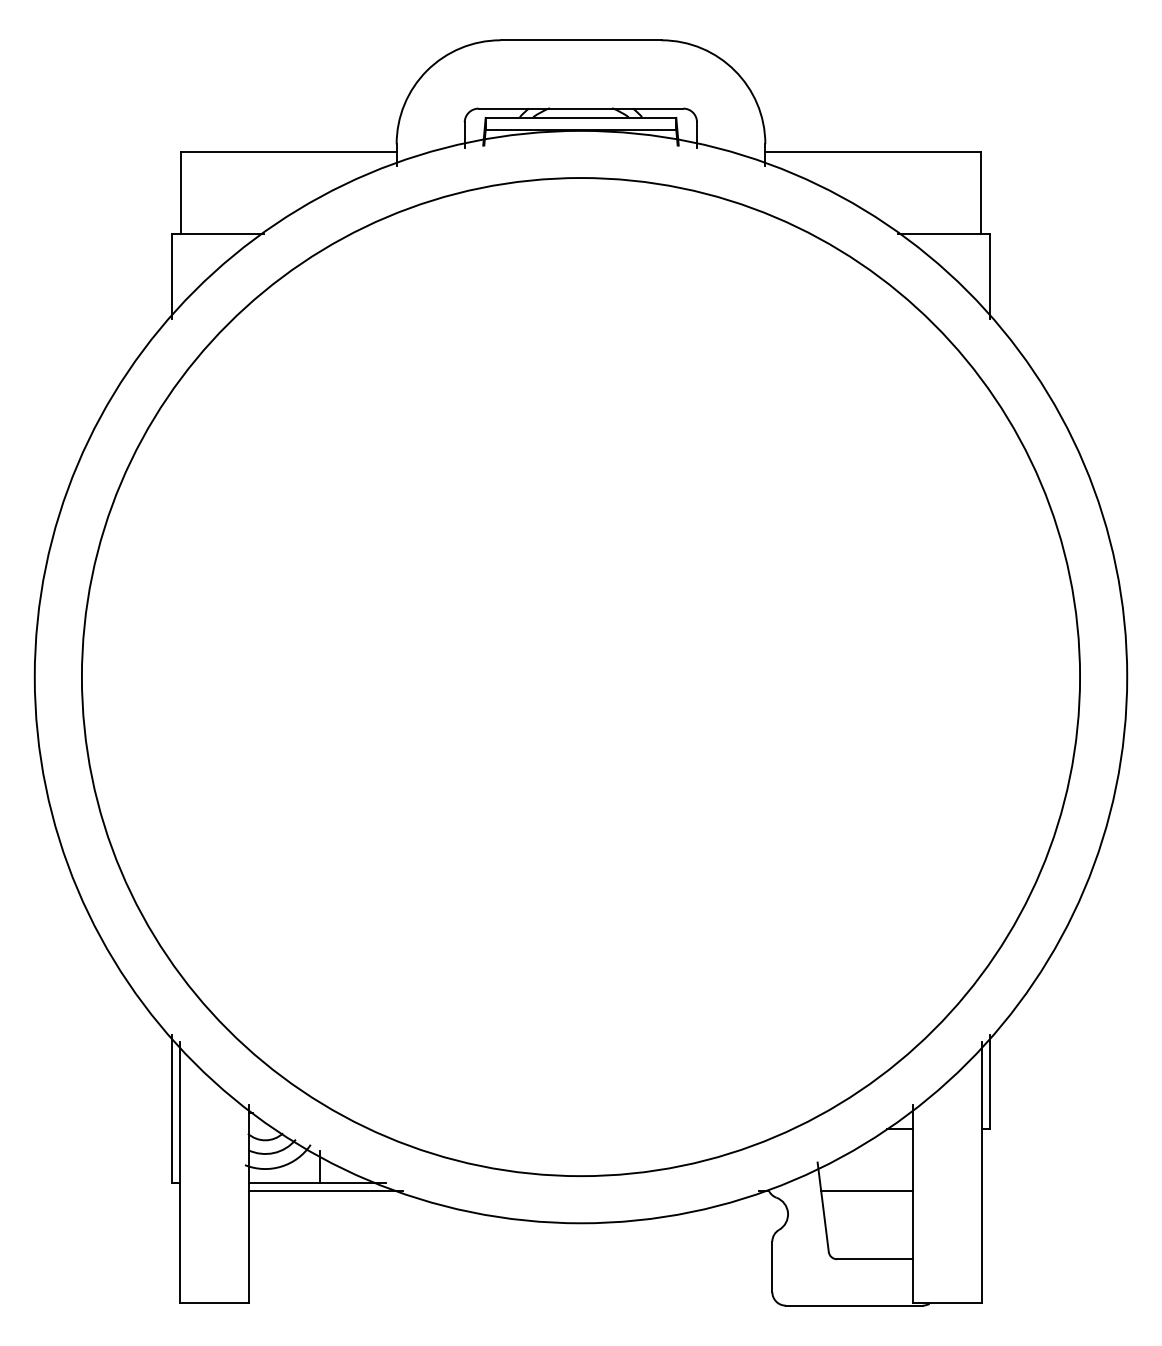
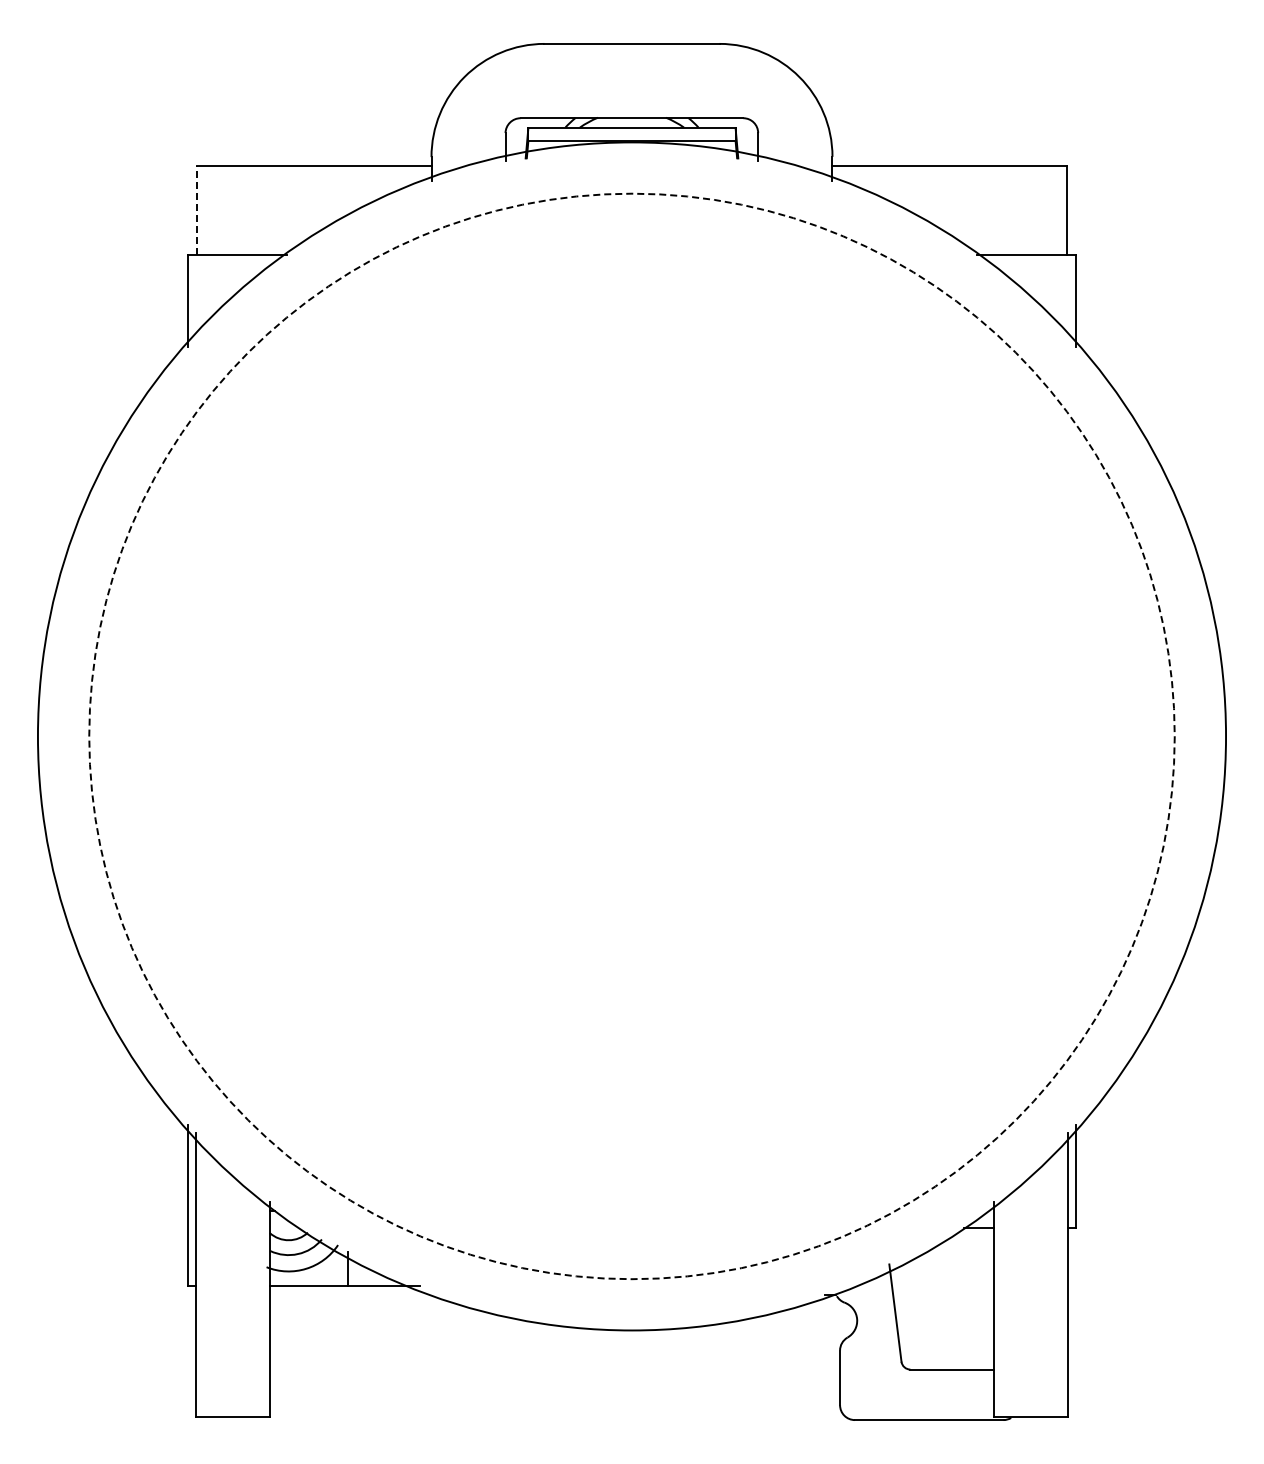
line: (180, 193) -> (196, 210), solid -> dashed
circle: (580, 677) -> (631, 736), solid -> dashed
line: (325, 1191) -> (354, 1295), removed
line: (867, 1191) -> (943, 1295), removed

